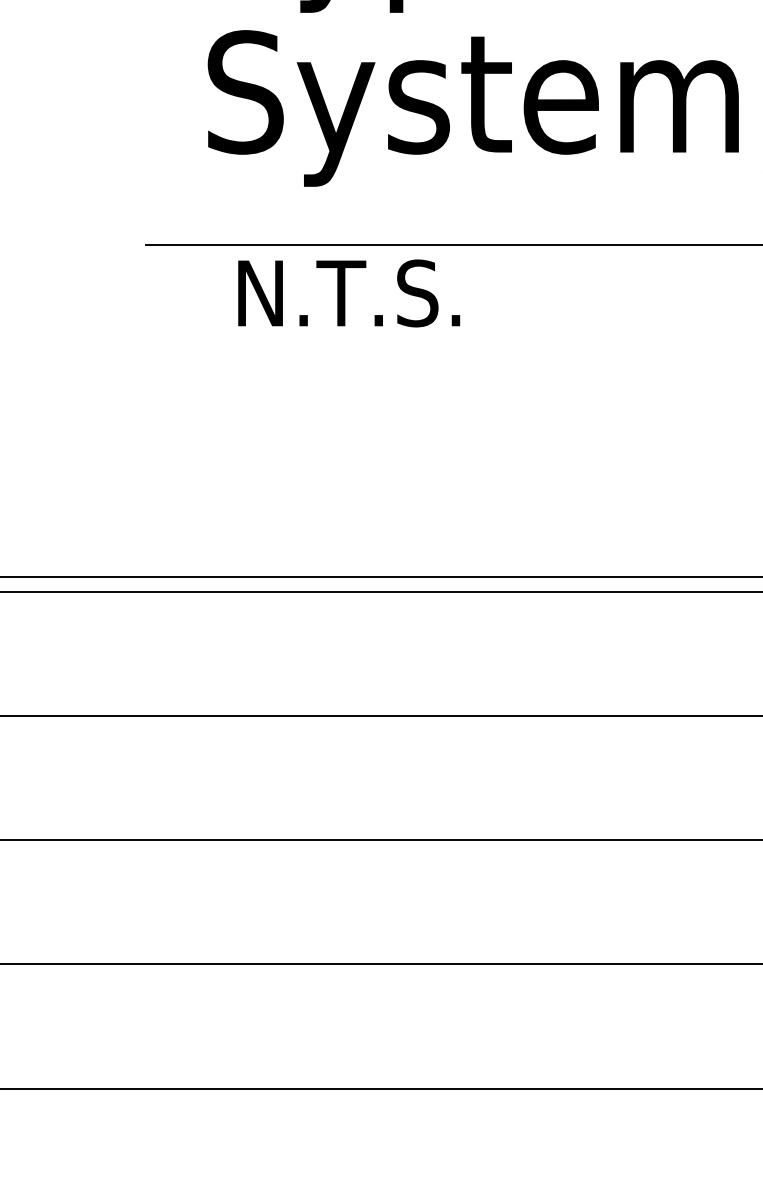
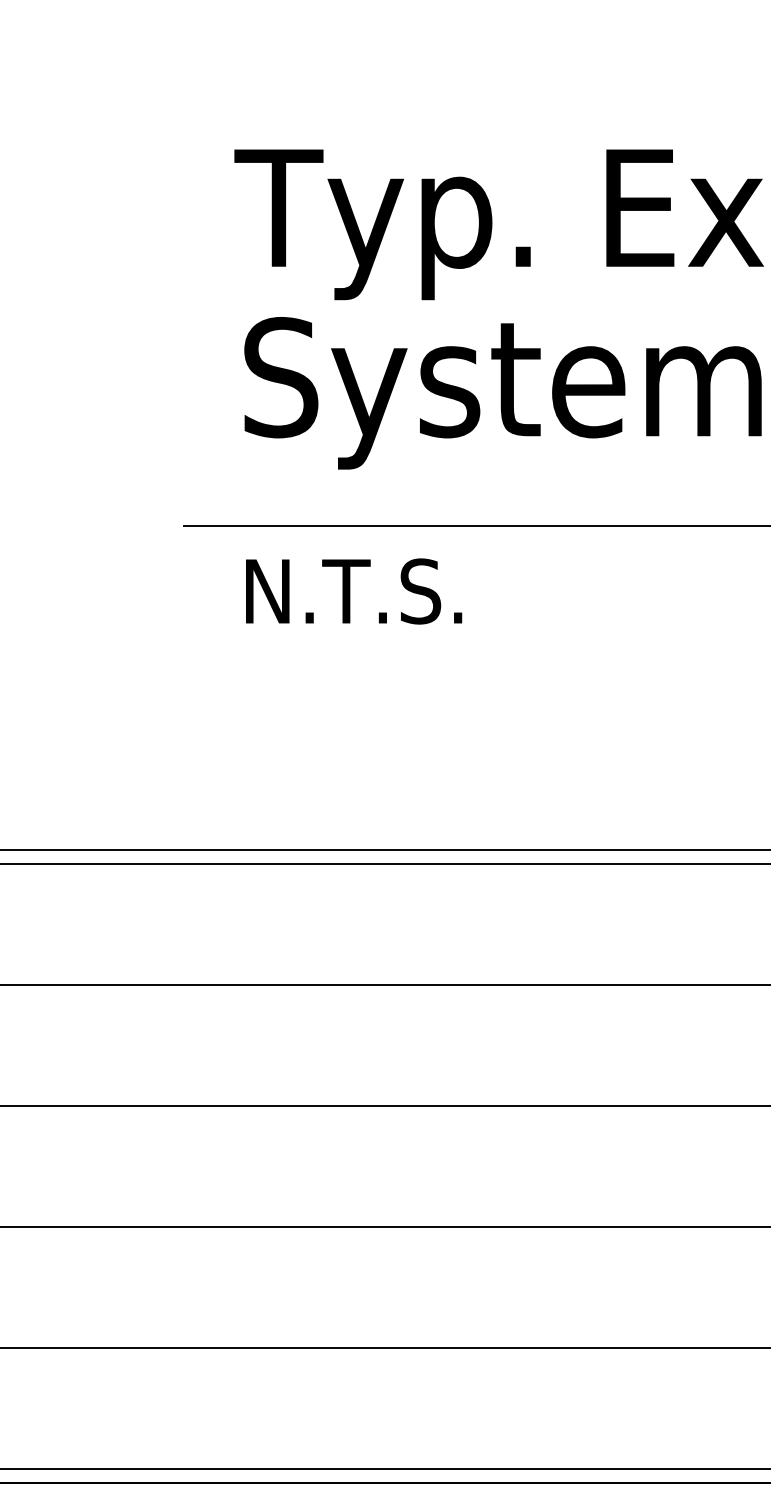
text: (349, 293) -> (354, 591), moved

